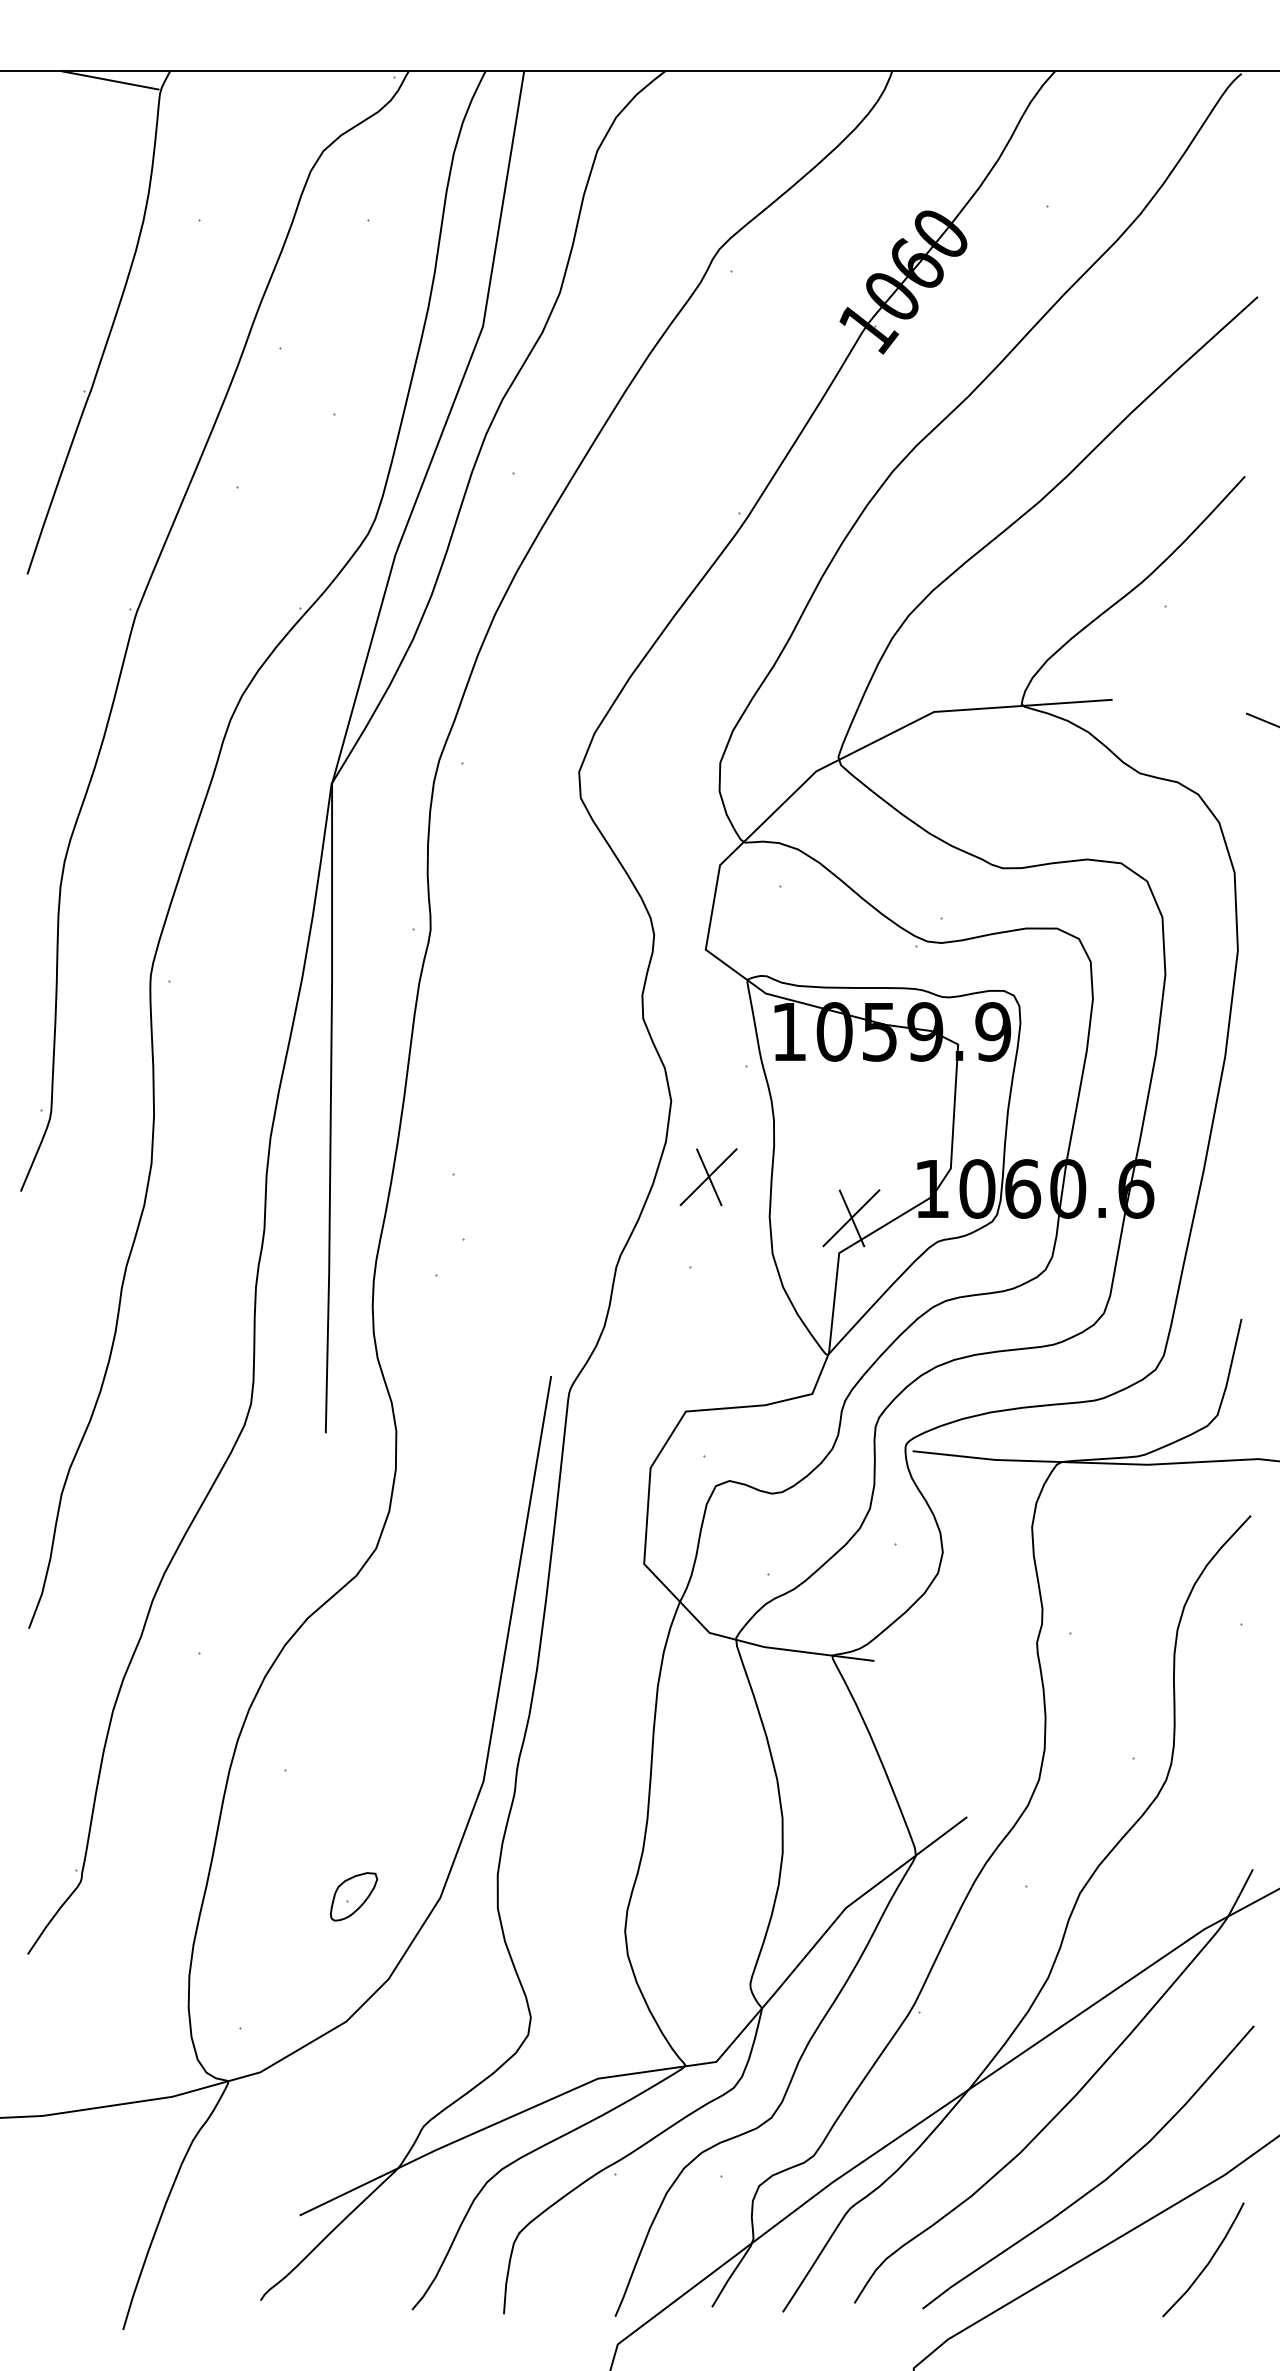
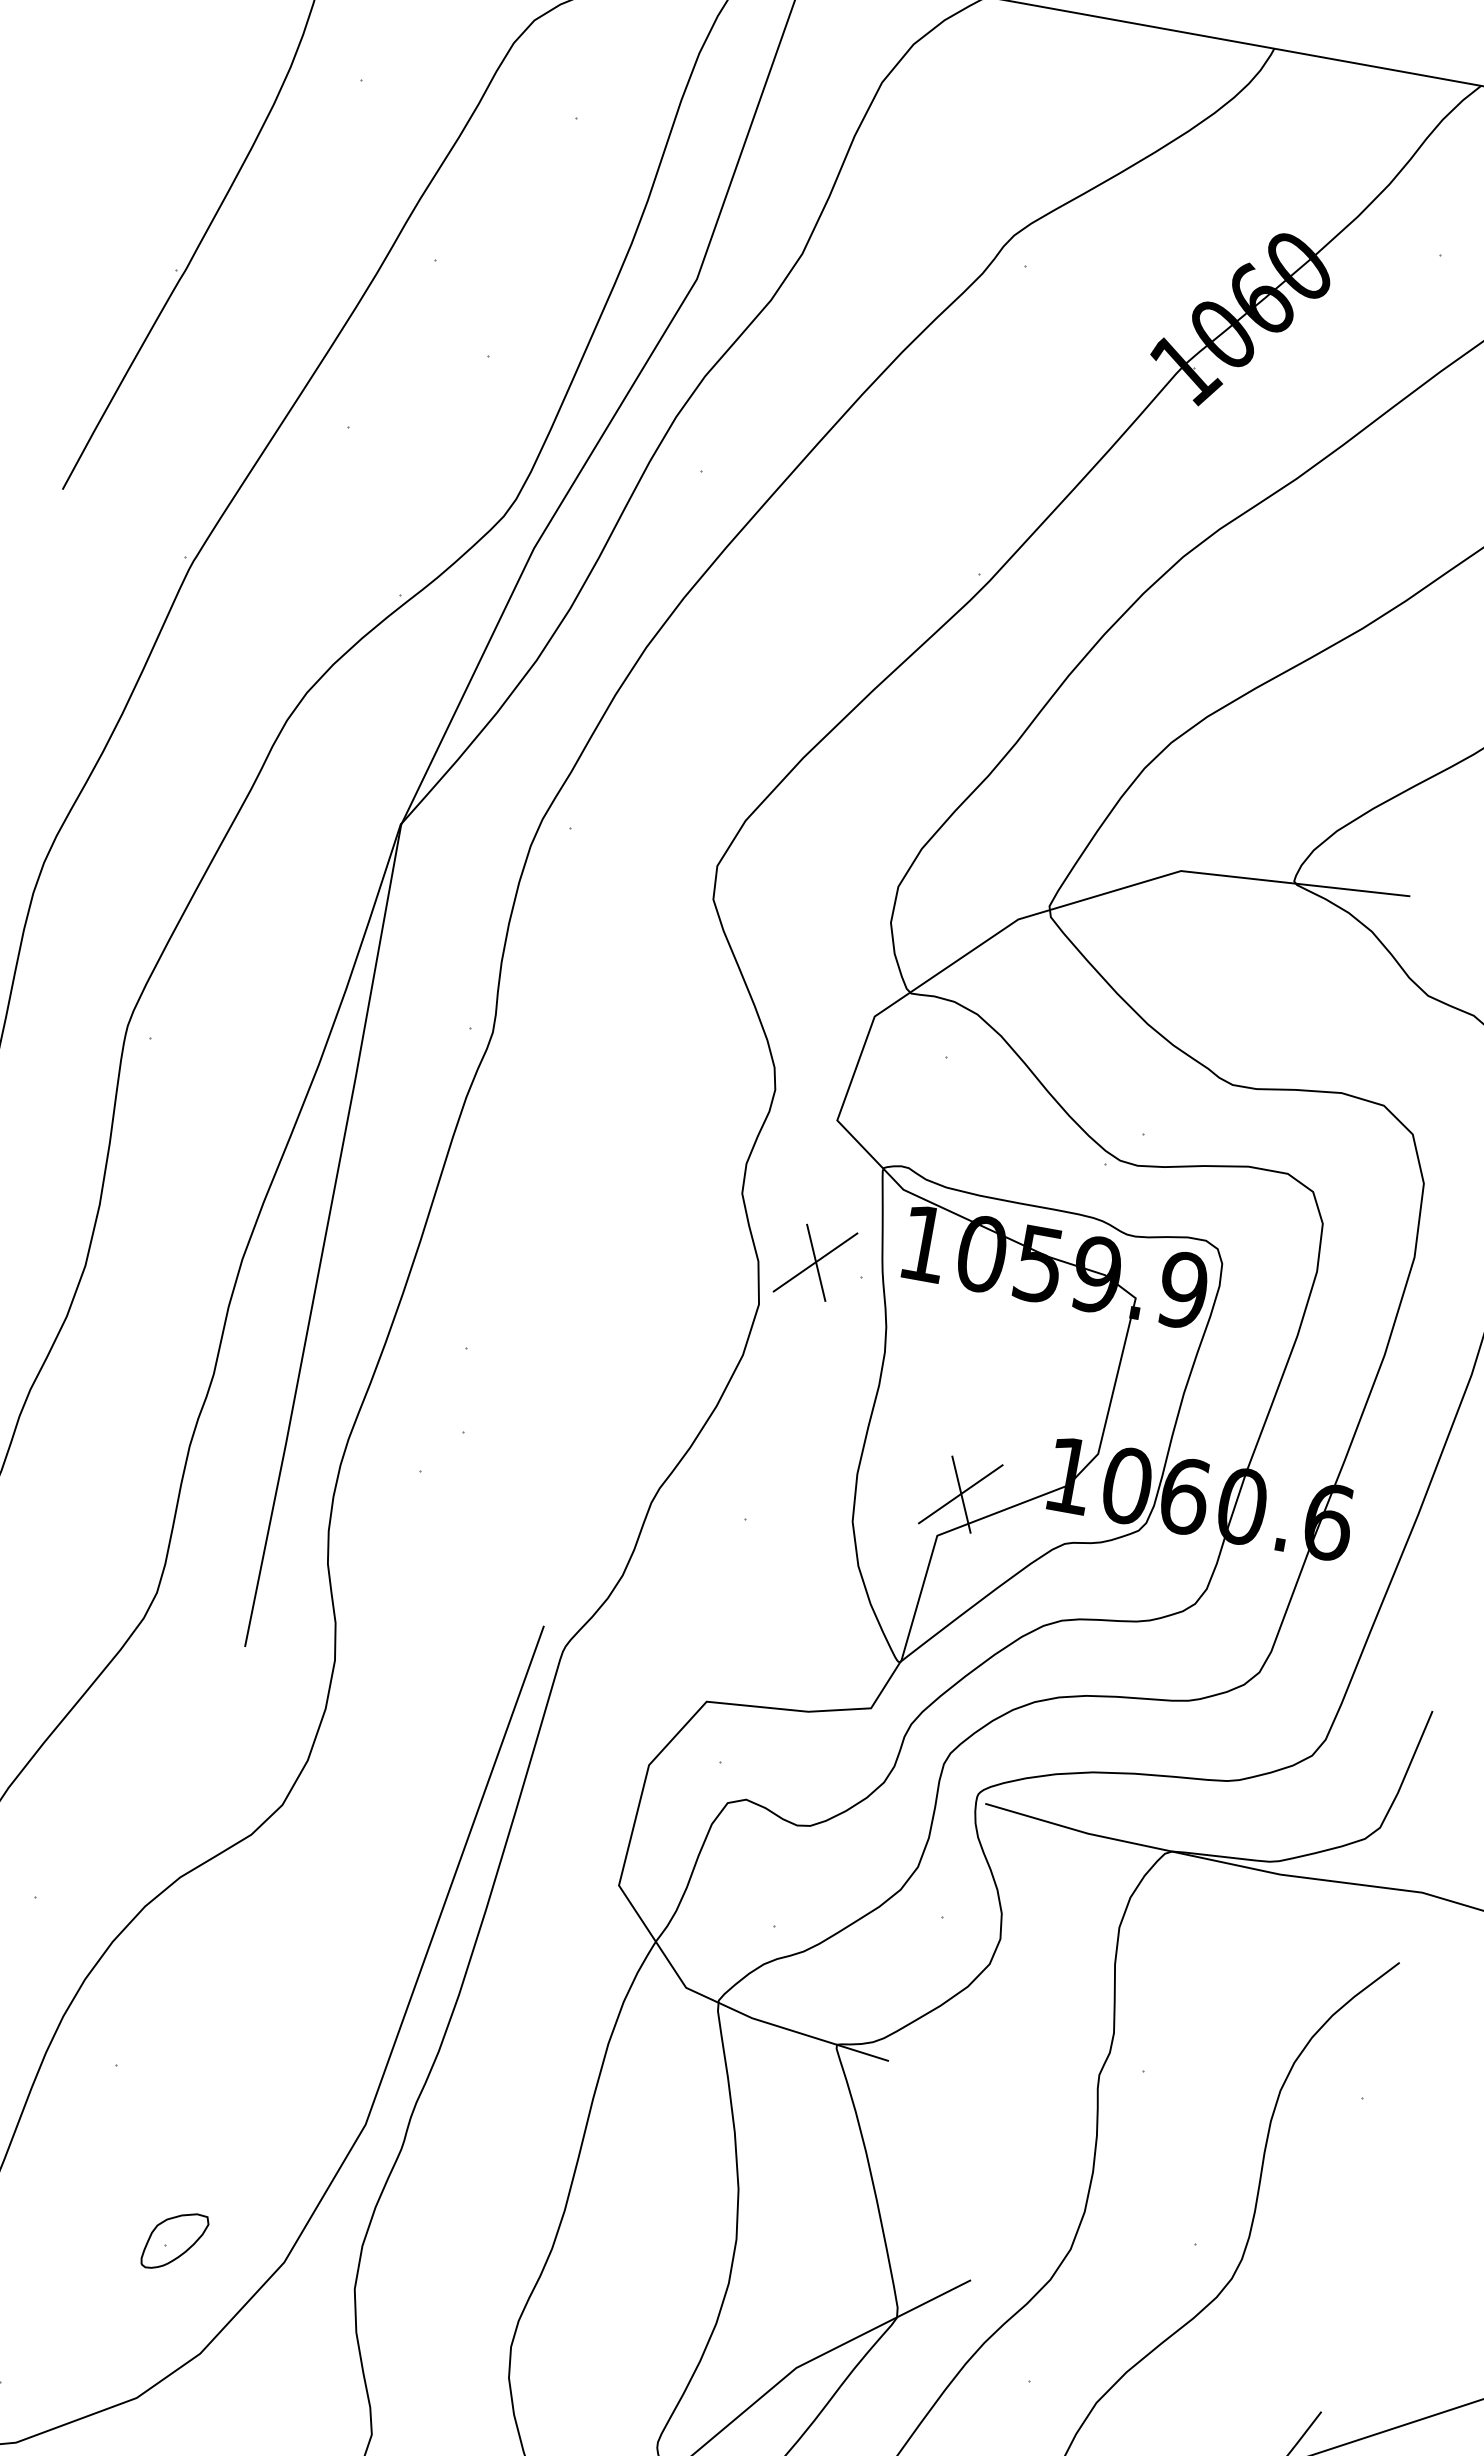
part: (708, 1177) -> (815, 1262), moved

